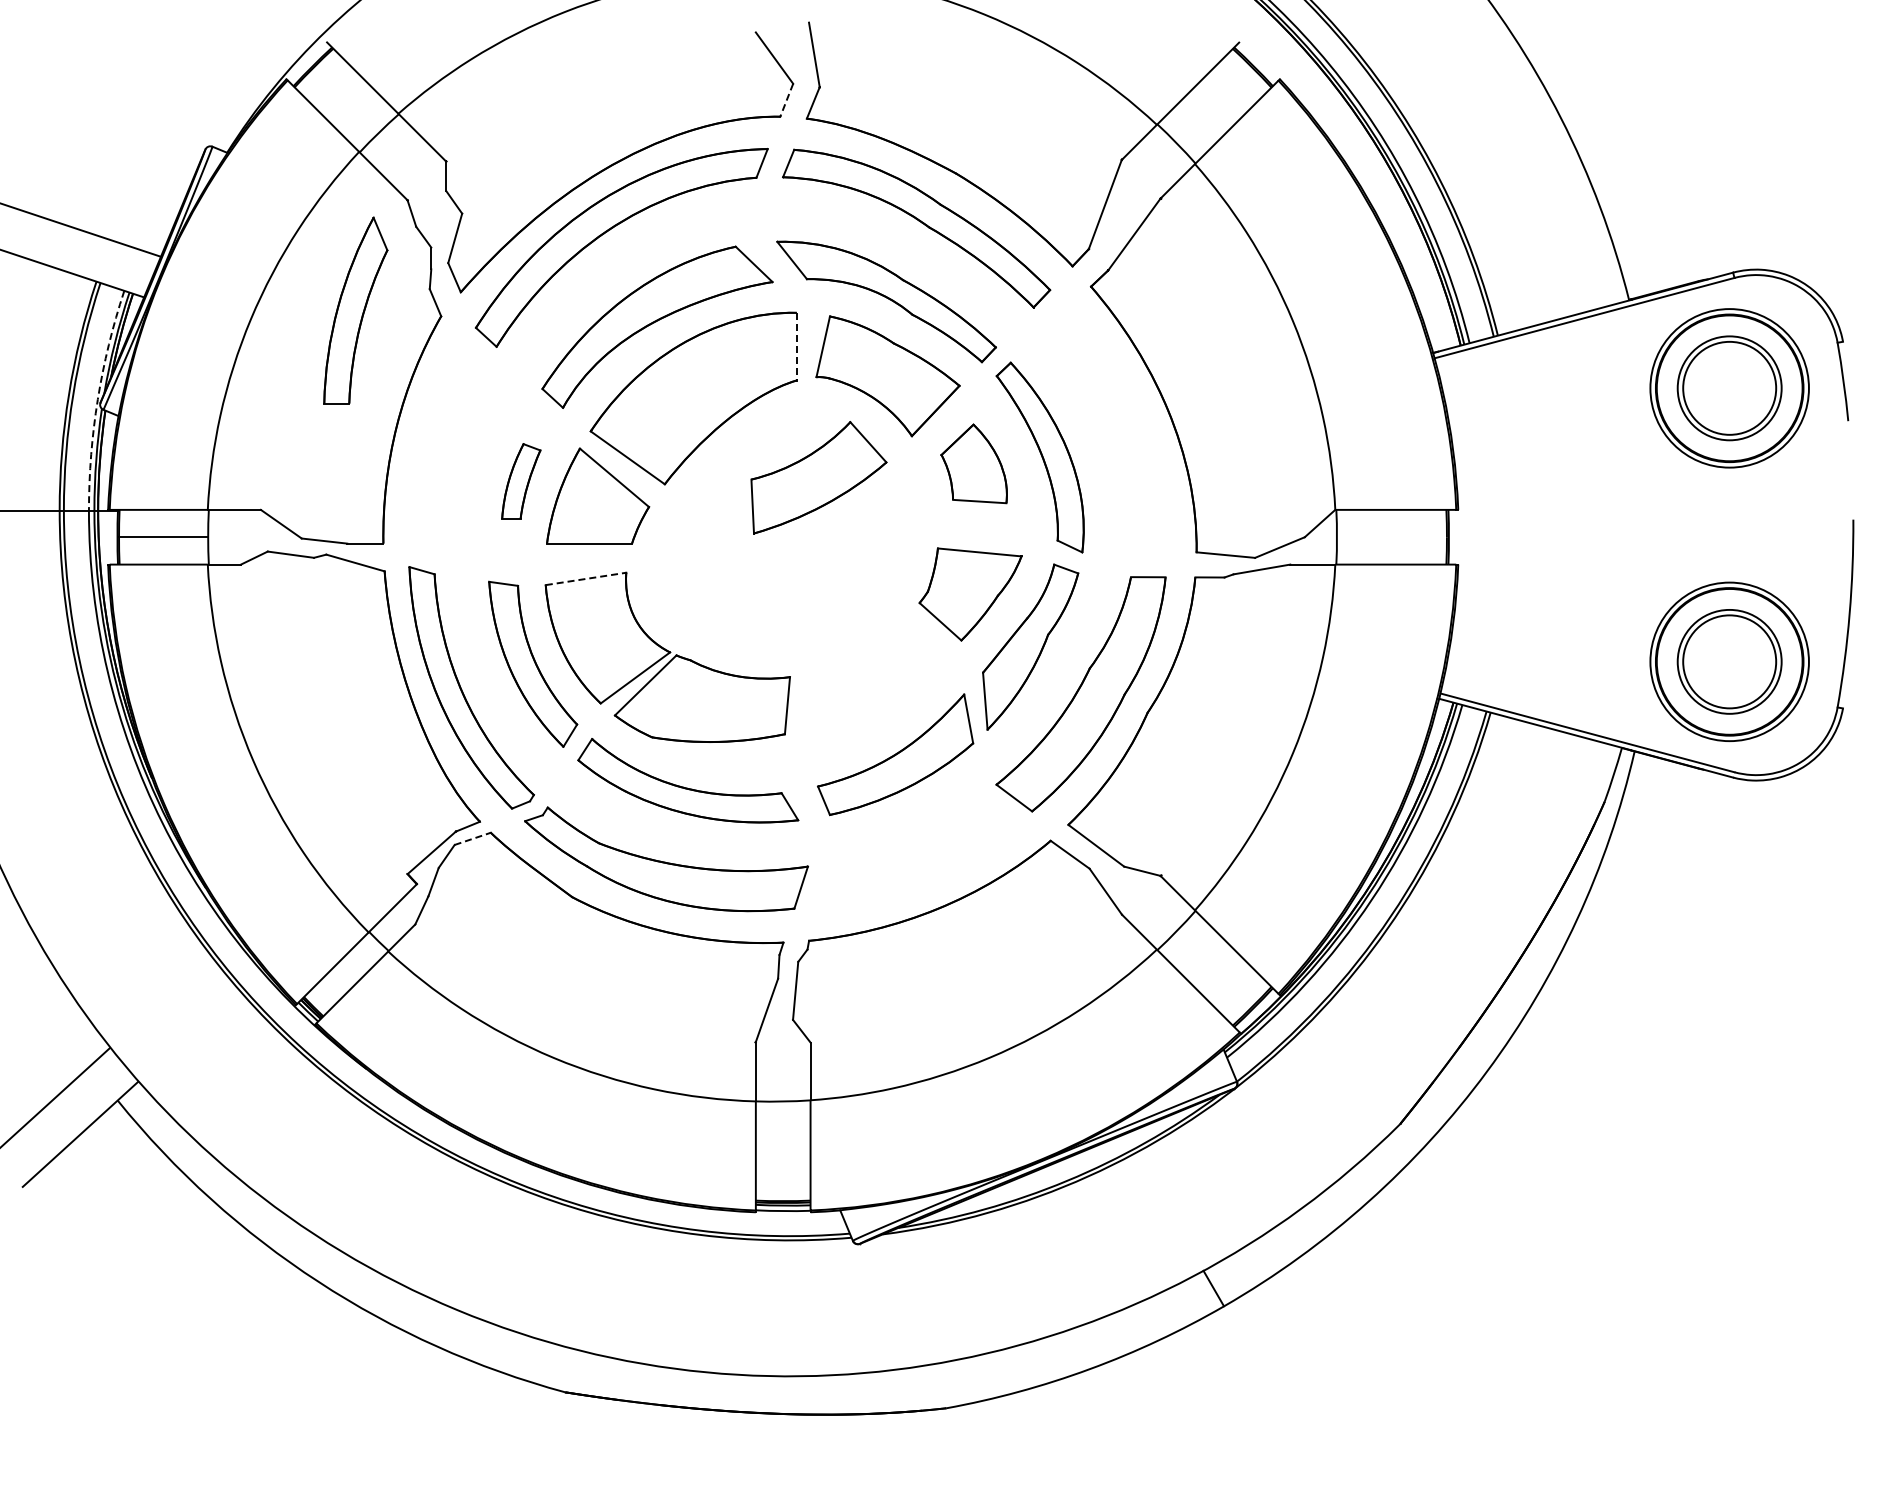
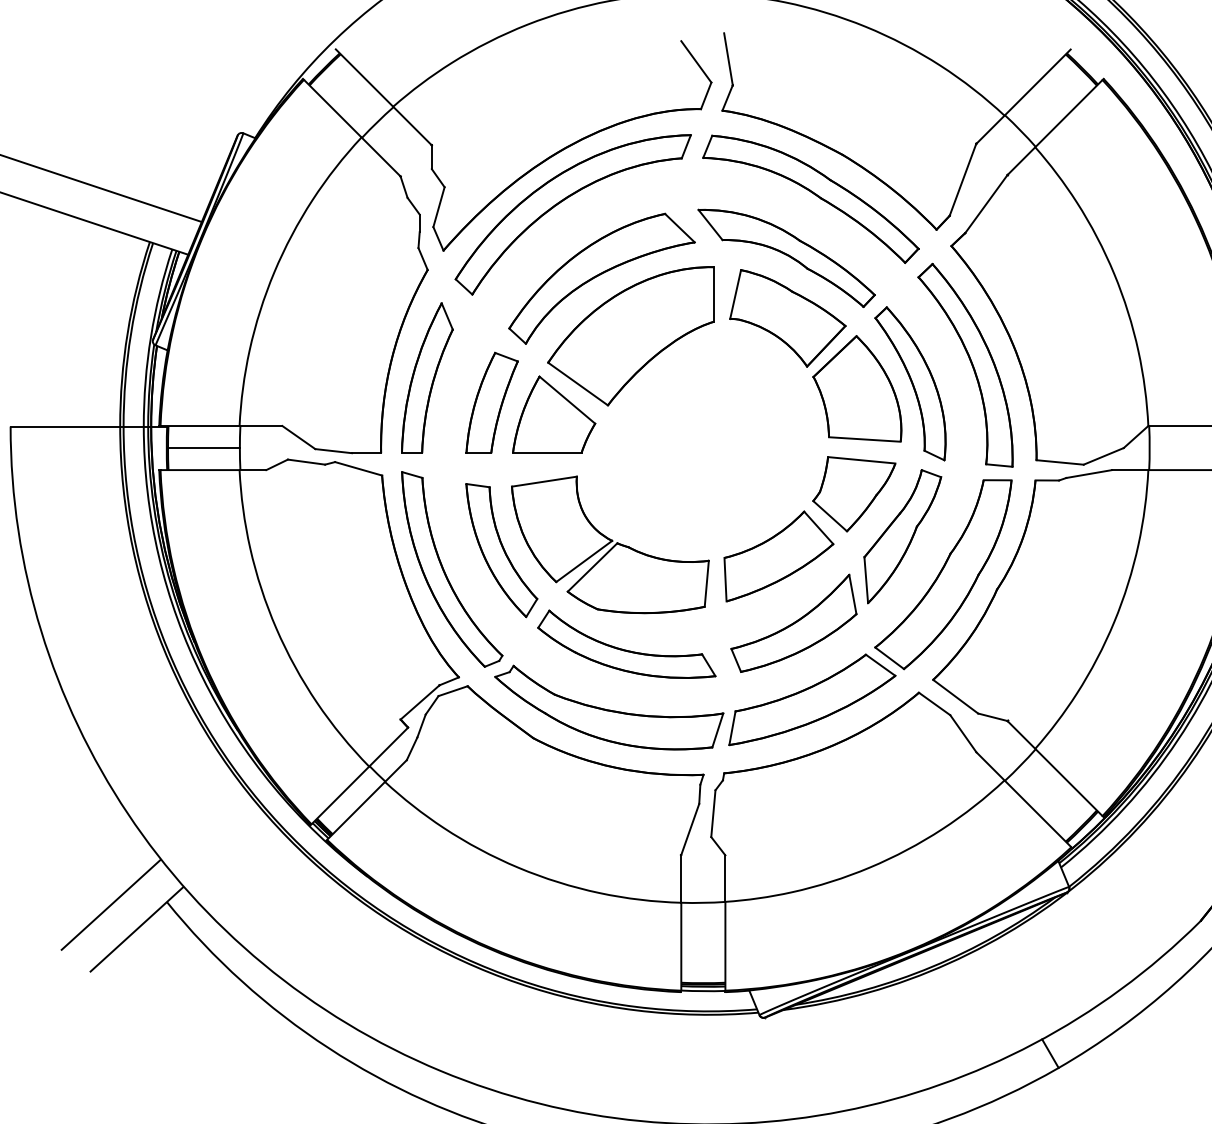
line: (786, 100) -> (706, 96), dashed -> solid
part: (355, 310) -> (427, 378), moved
line: (796, 346) -> (714, 294), dashed -> solid
arc: (97, 399) -> (150, 337), dashed -> solid
part: (1115, 433) -> (971, 364), added
part: (973, 463) -> (856, 388), size x1.67
part: (818, 477) -> (778, 556), moved
part: (521, 481) -> (492, 403), size x1.67
line: (586, 578) -> (544, 481), dashed -> solid
line: (473, 838) -> (453, 690), dashed -> solid
part: (918, 849) -> (812, 699), added

